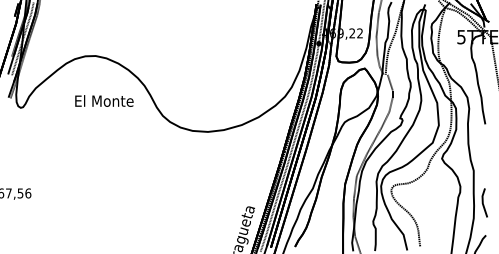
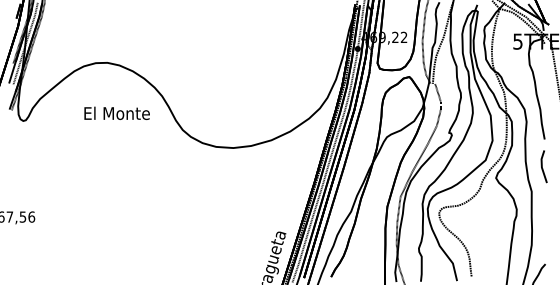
line: (483, 202) -> (542, 166), moved

